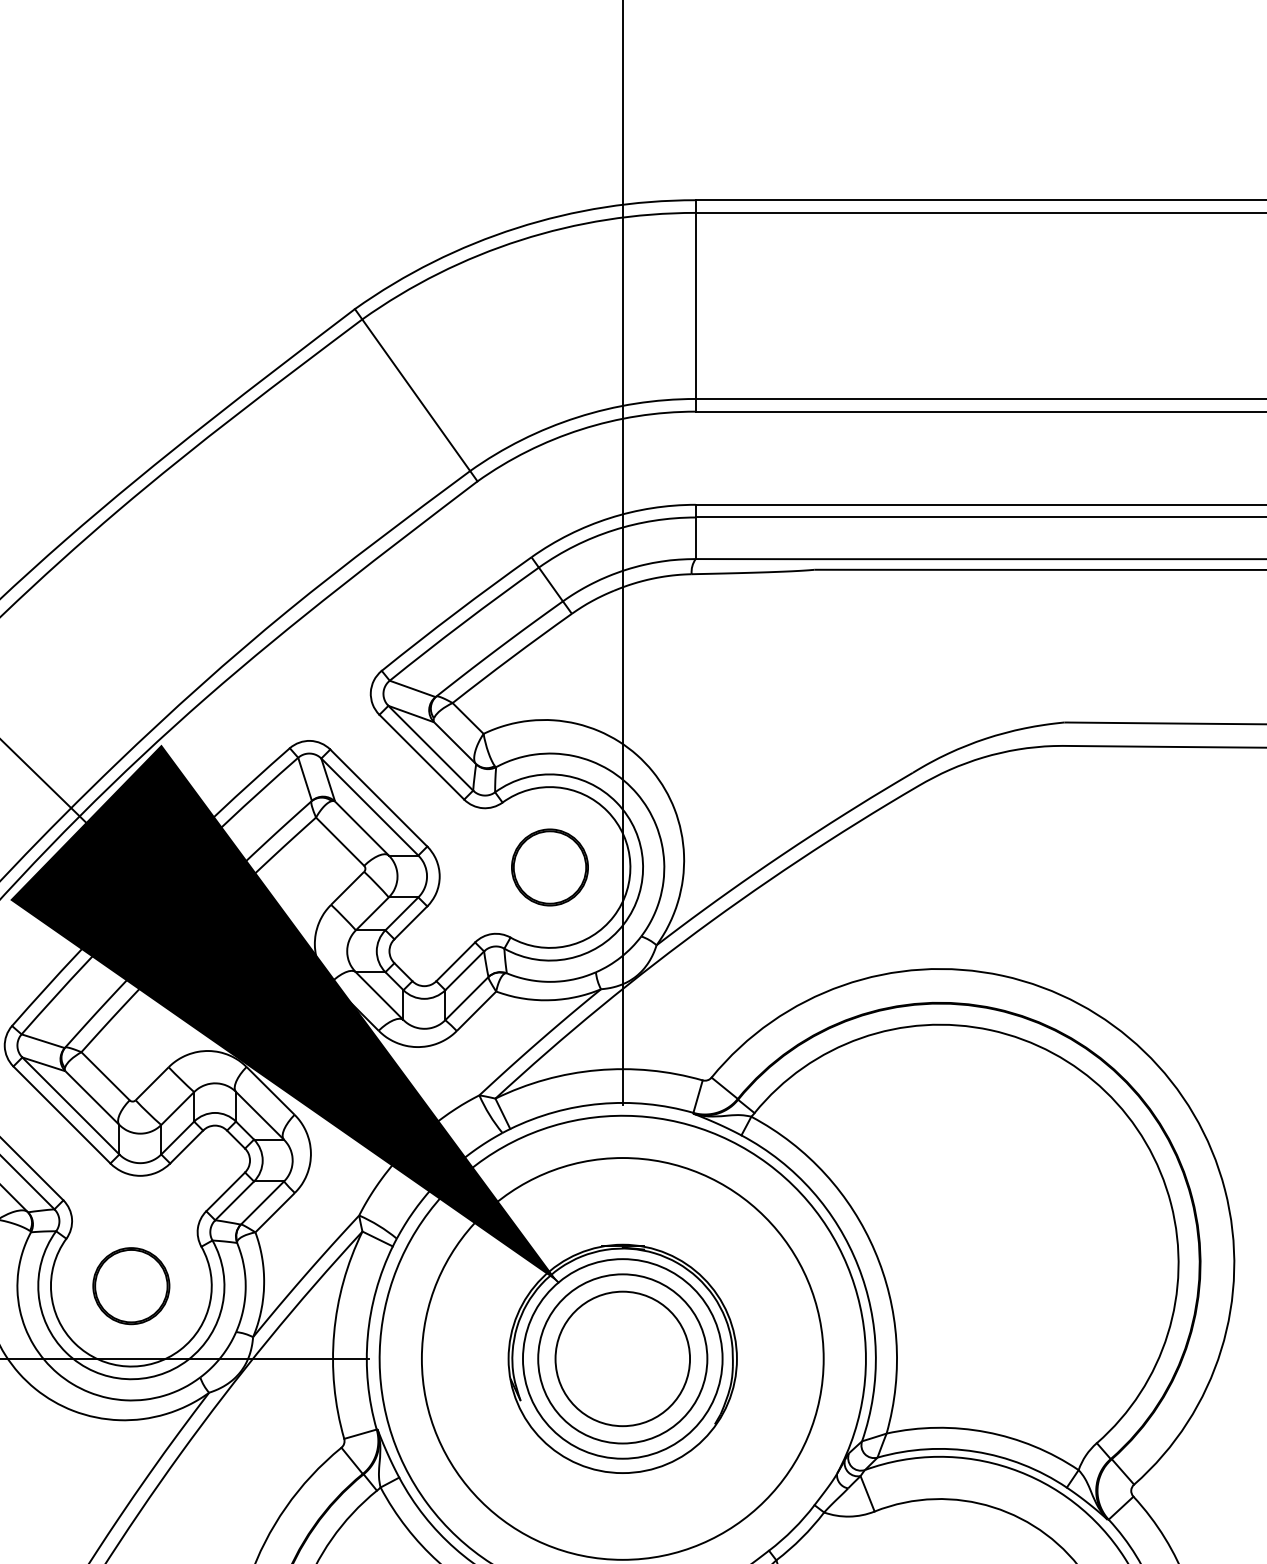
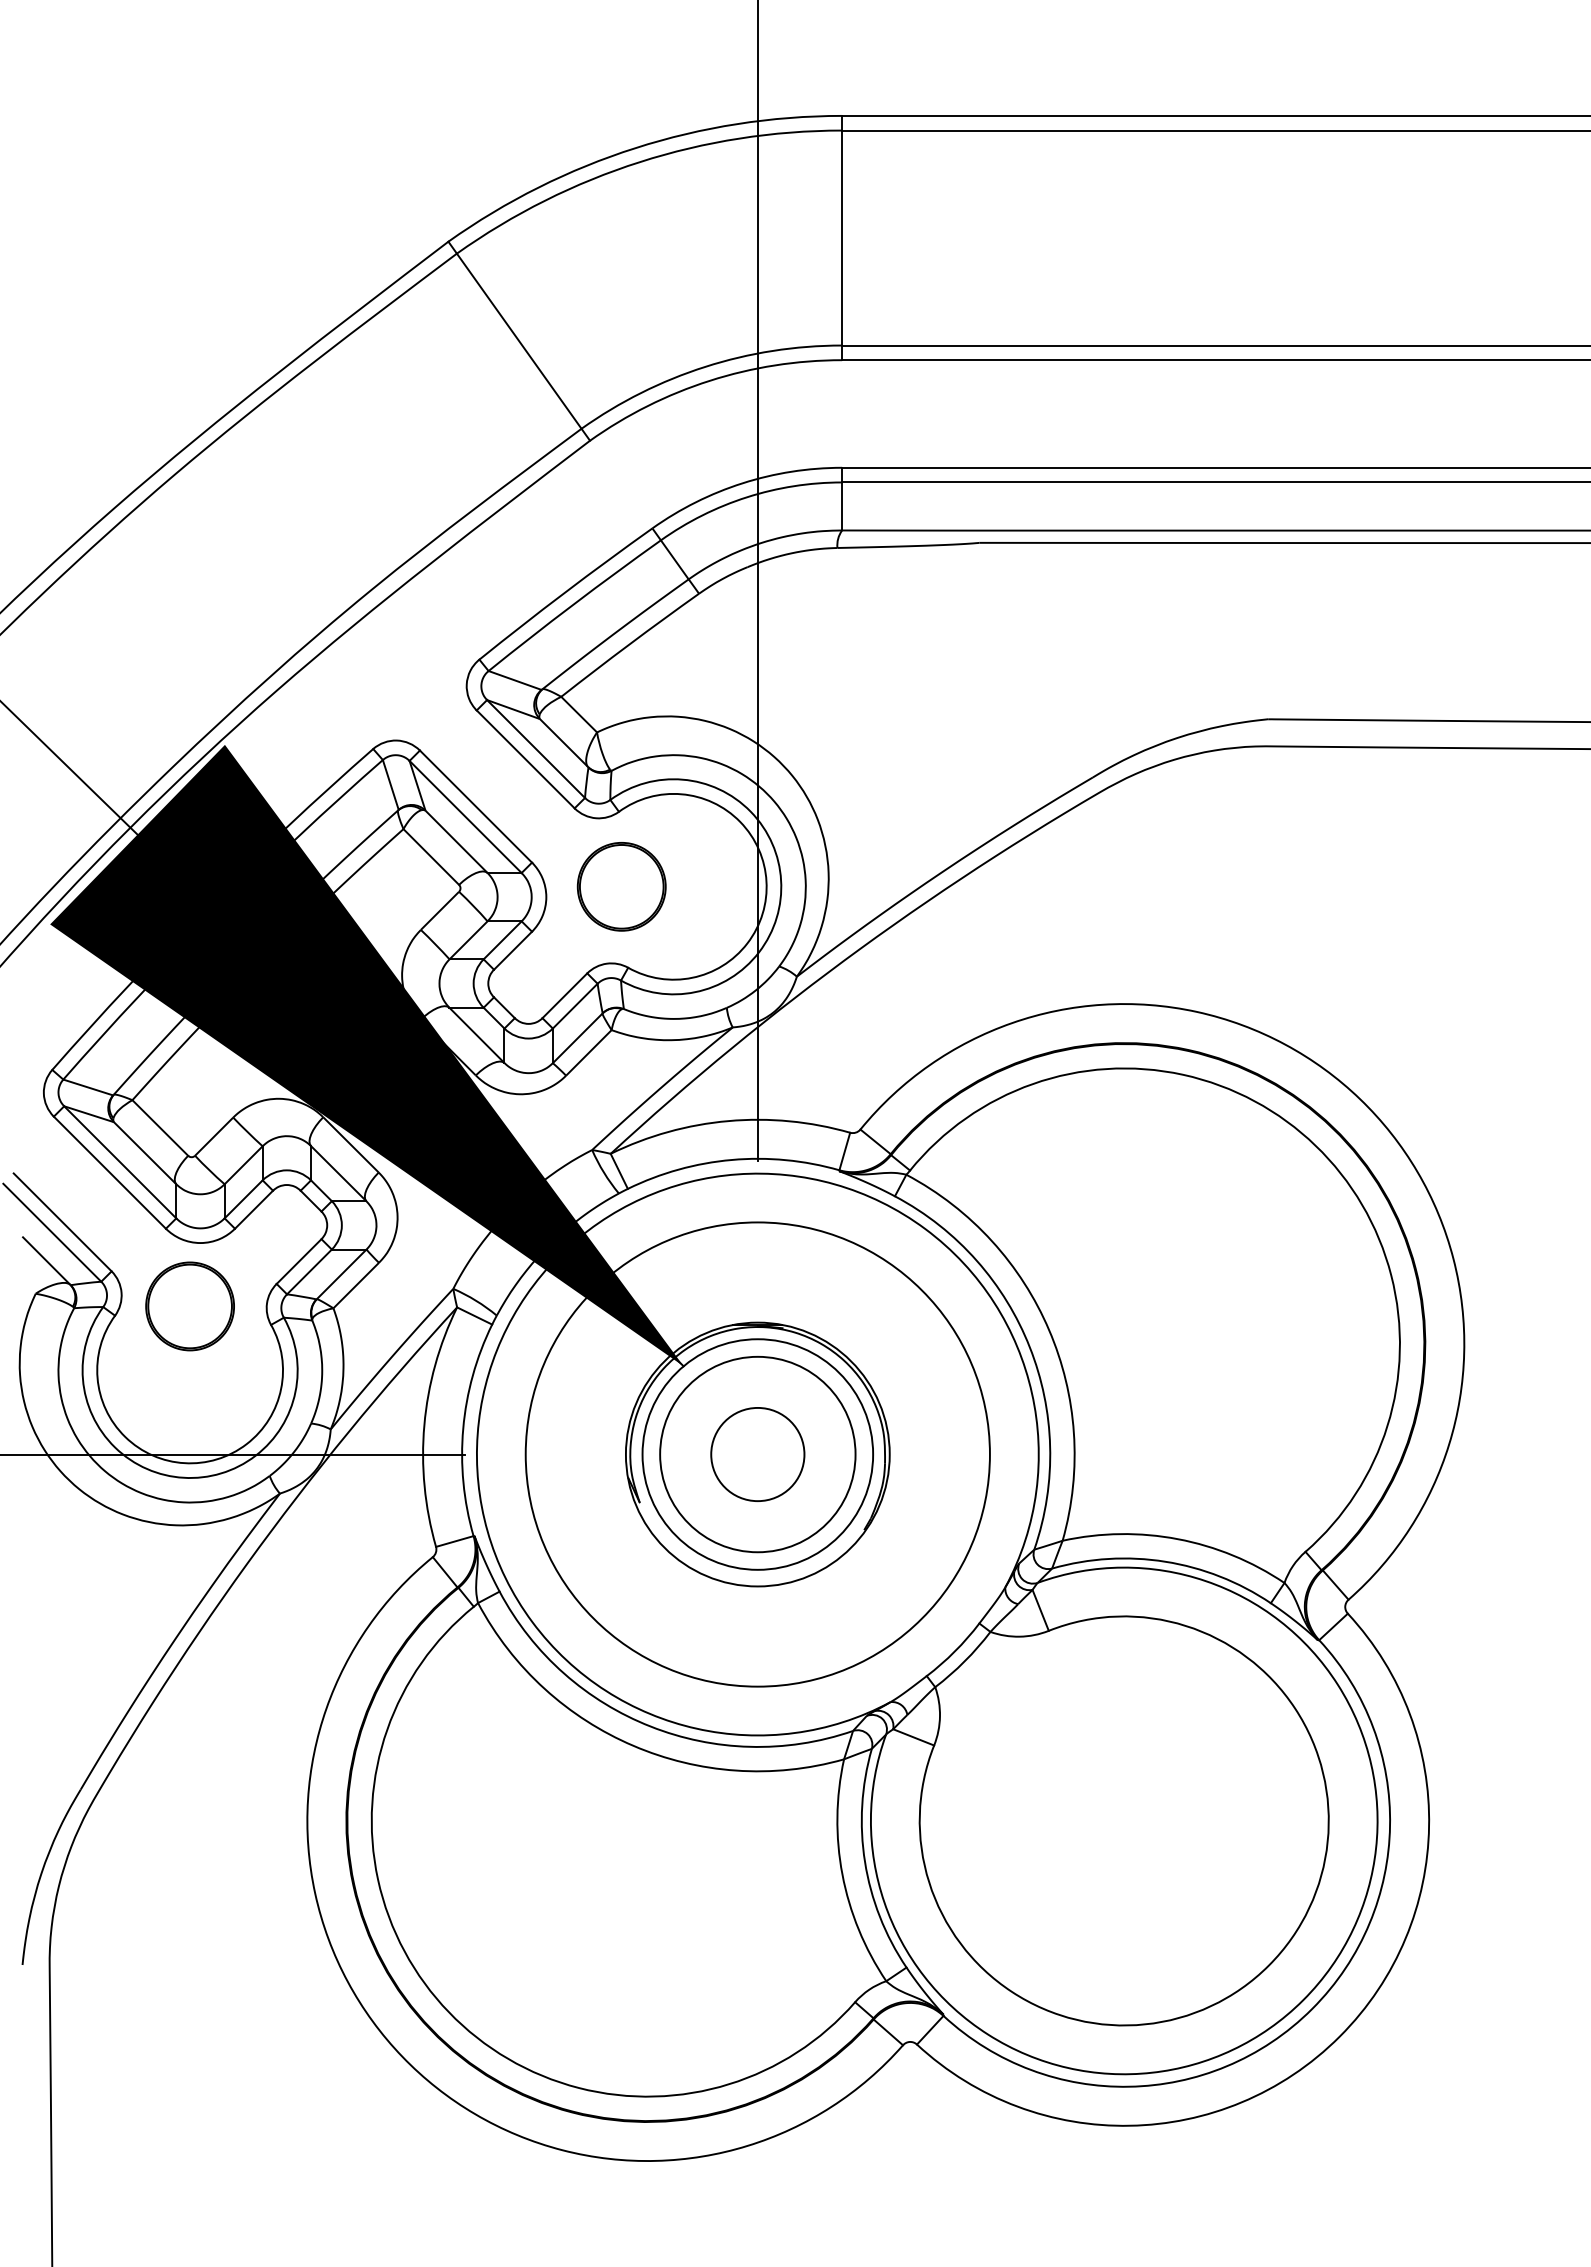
part: (549, 867) -> (621, 886), moved
part: (130, 1286) -> (189, 1306), moved
circle: (622, 1358) -> (757, 1454), size x0.6

